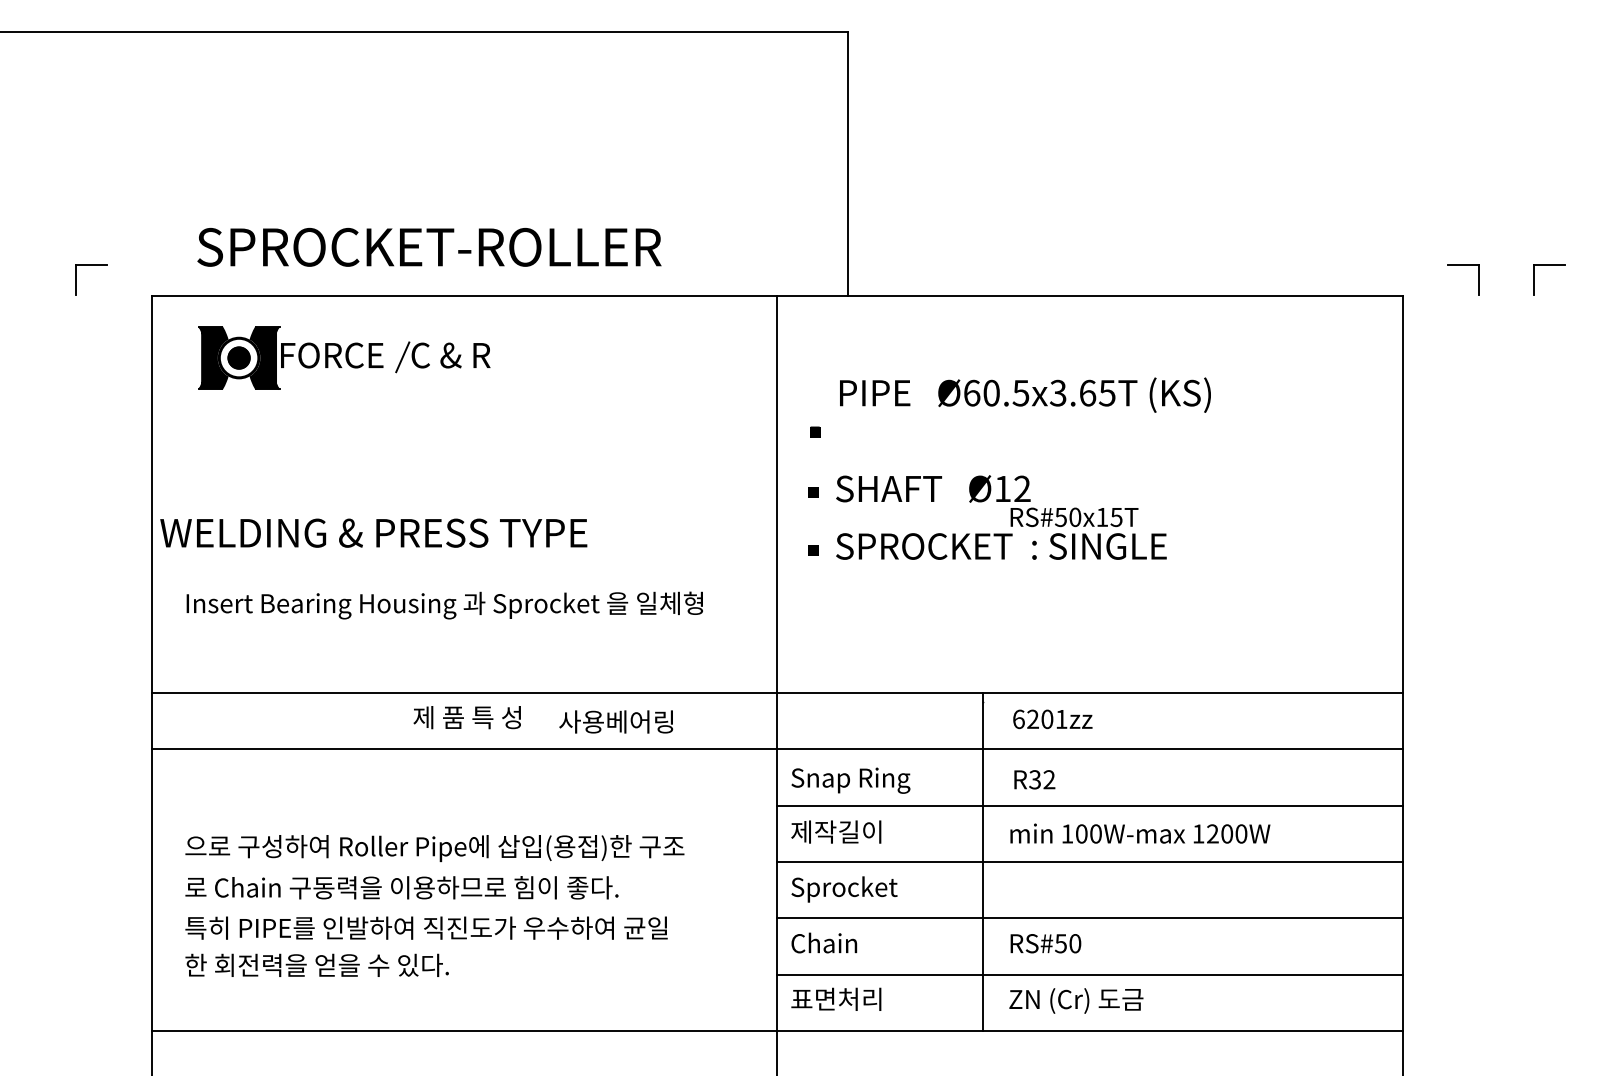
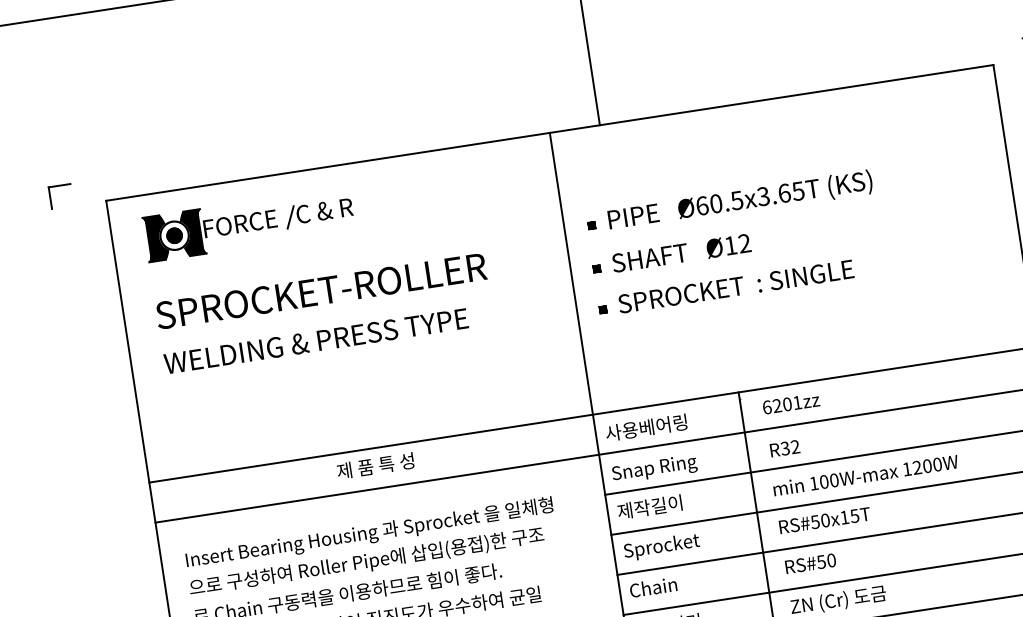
text: (429, 247) -> (321, 291), moved
text: (1025, 394) -> (740, 201), moved
text: (1074, 517) -> (824, 520), moved
text: (373, 532) -> (315, 340), moved
text: (444, 605) -> (369, 533), moved
text: (616, 721) -> (646, 427), moved

